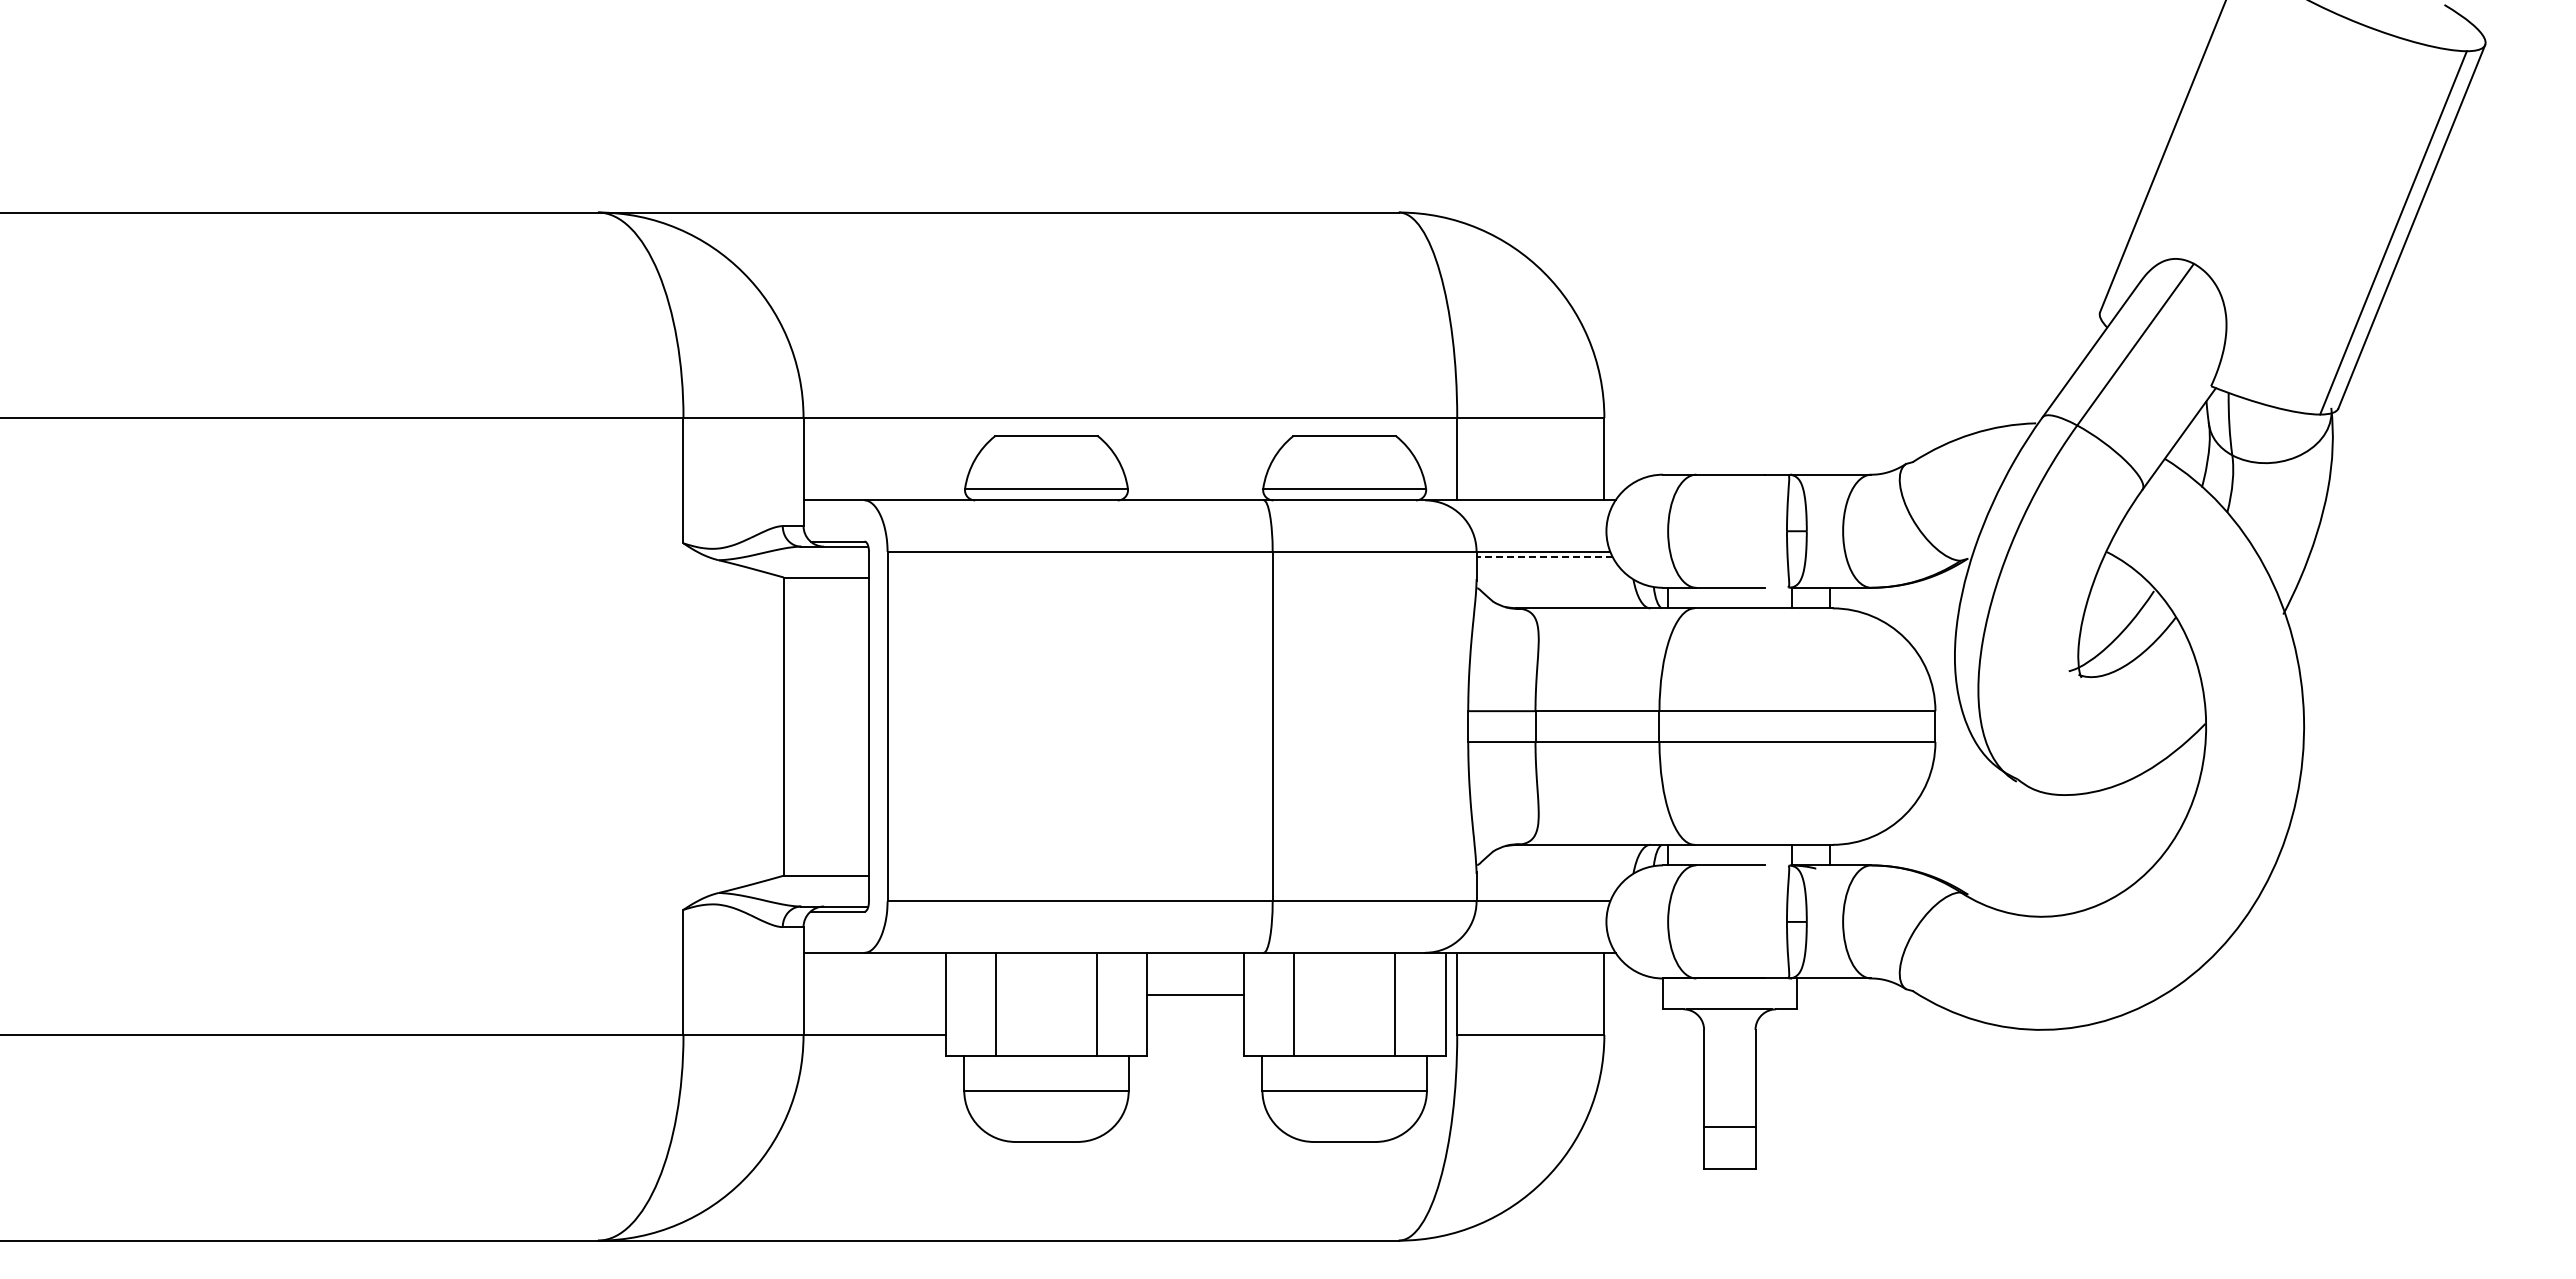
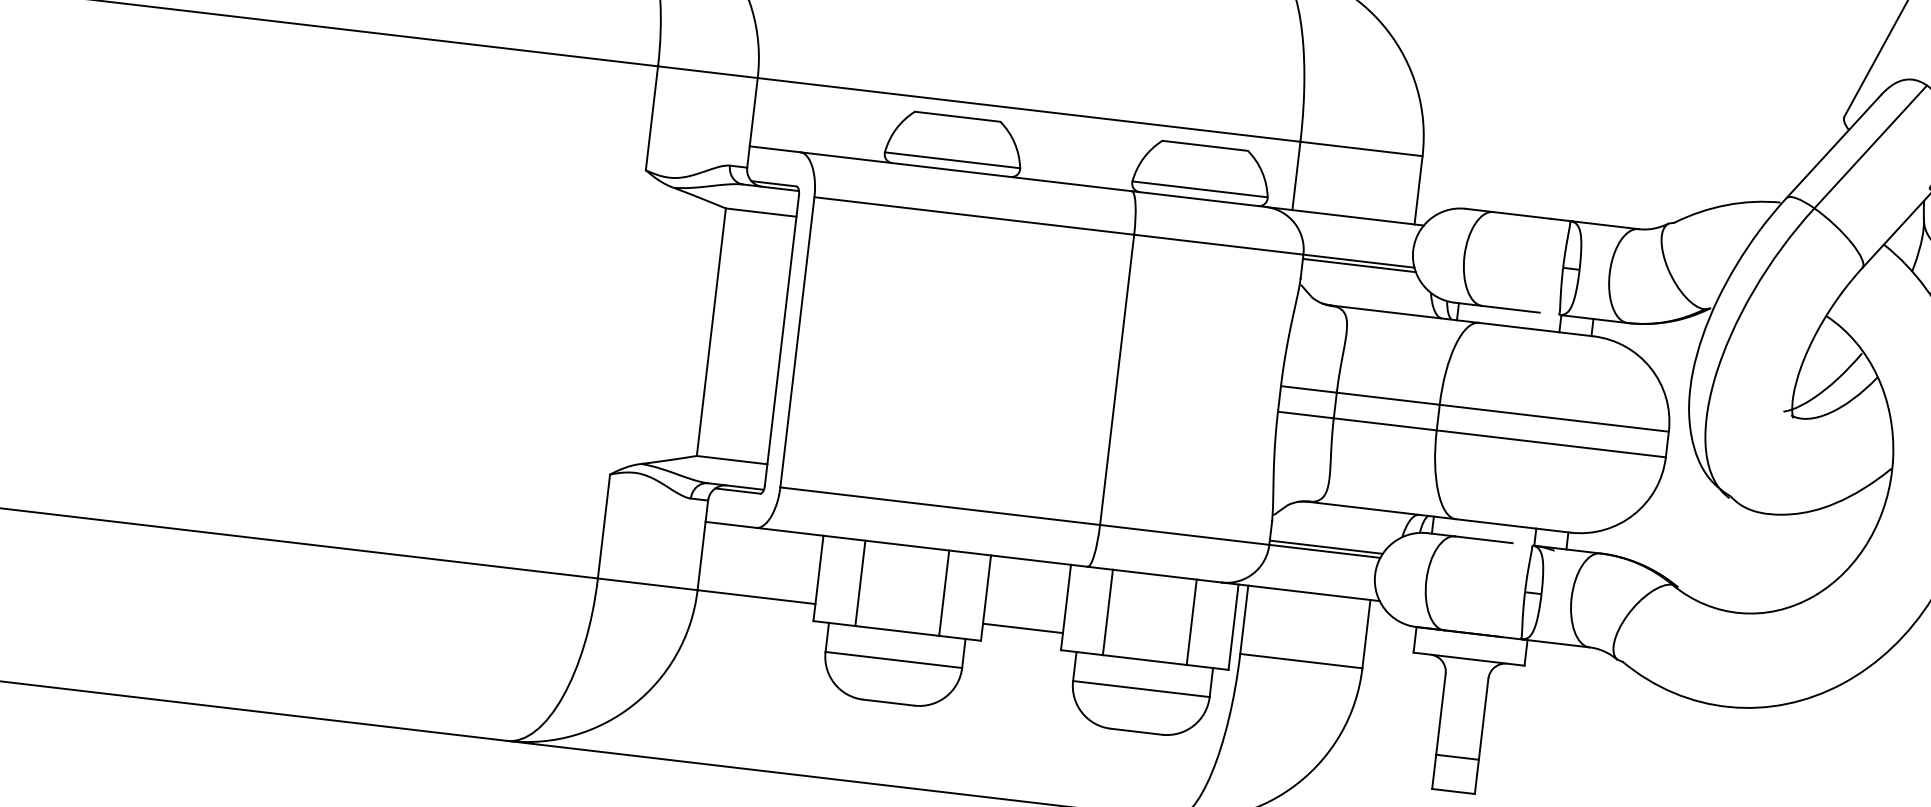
line: (1544, 556) -> (1359, 265), dashed -> solid
line: (1544, 896) -> (1326, 547), added
line: (1195, 995) -> (1022, 628), moved

